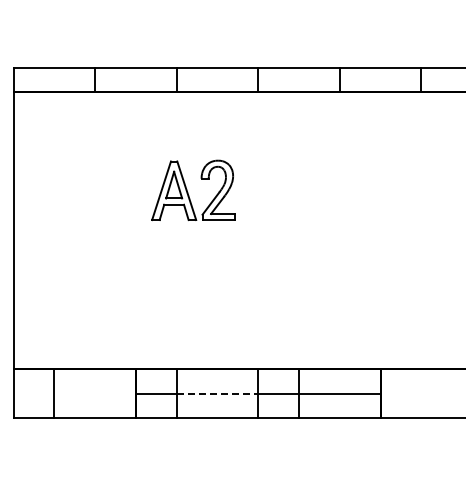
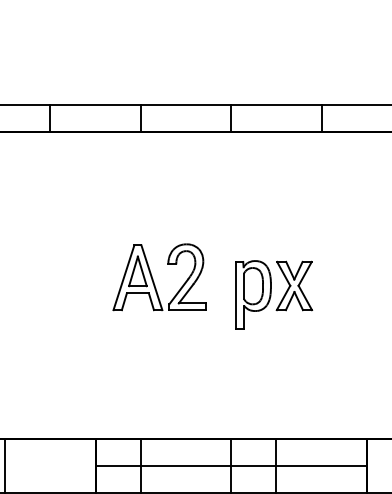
part: (193, 189) -> (159, 276), moved
part: (297, 238) -> (274, 294), added
line: (217, 393) -> (185, 465), dashed -> solid

